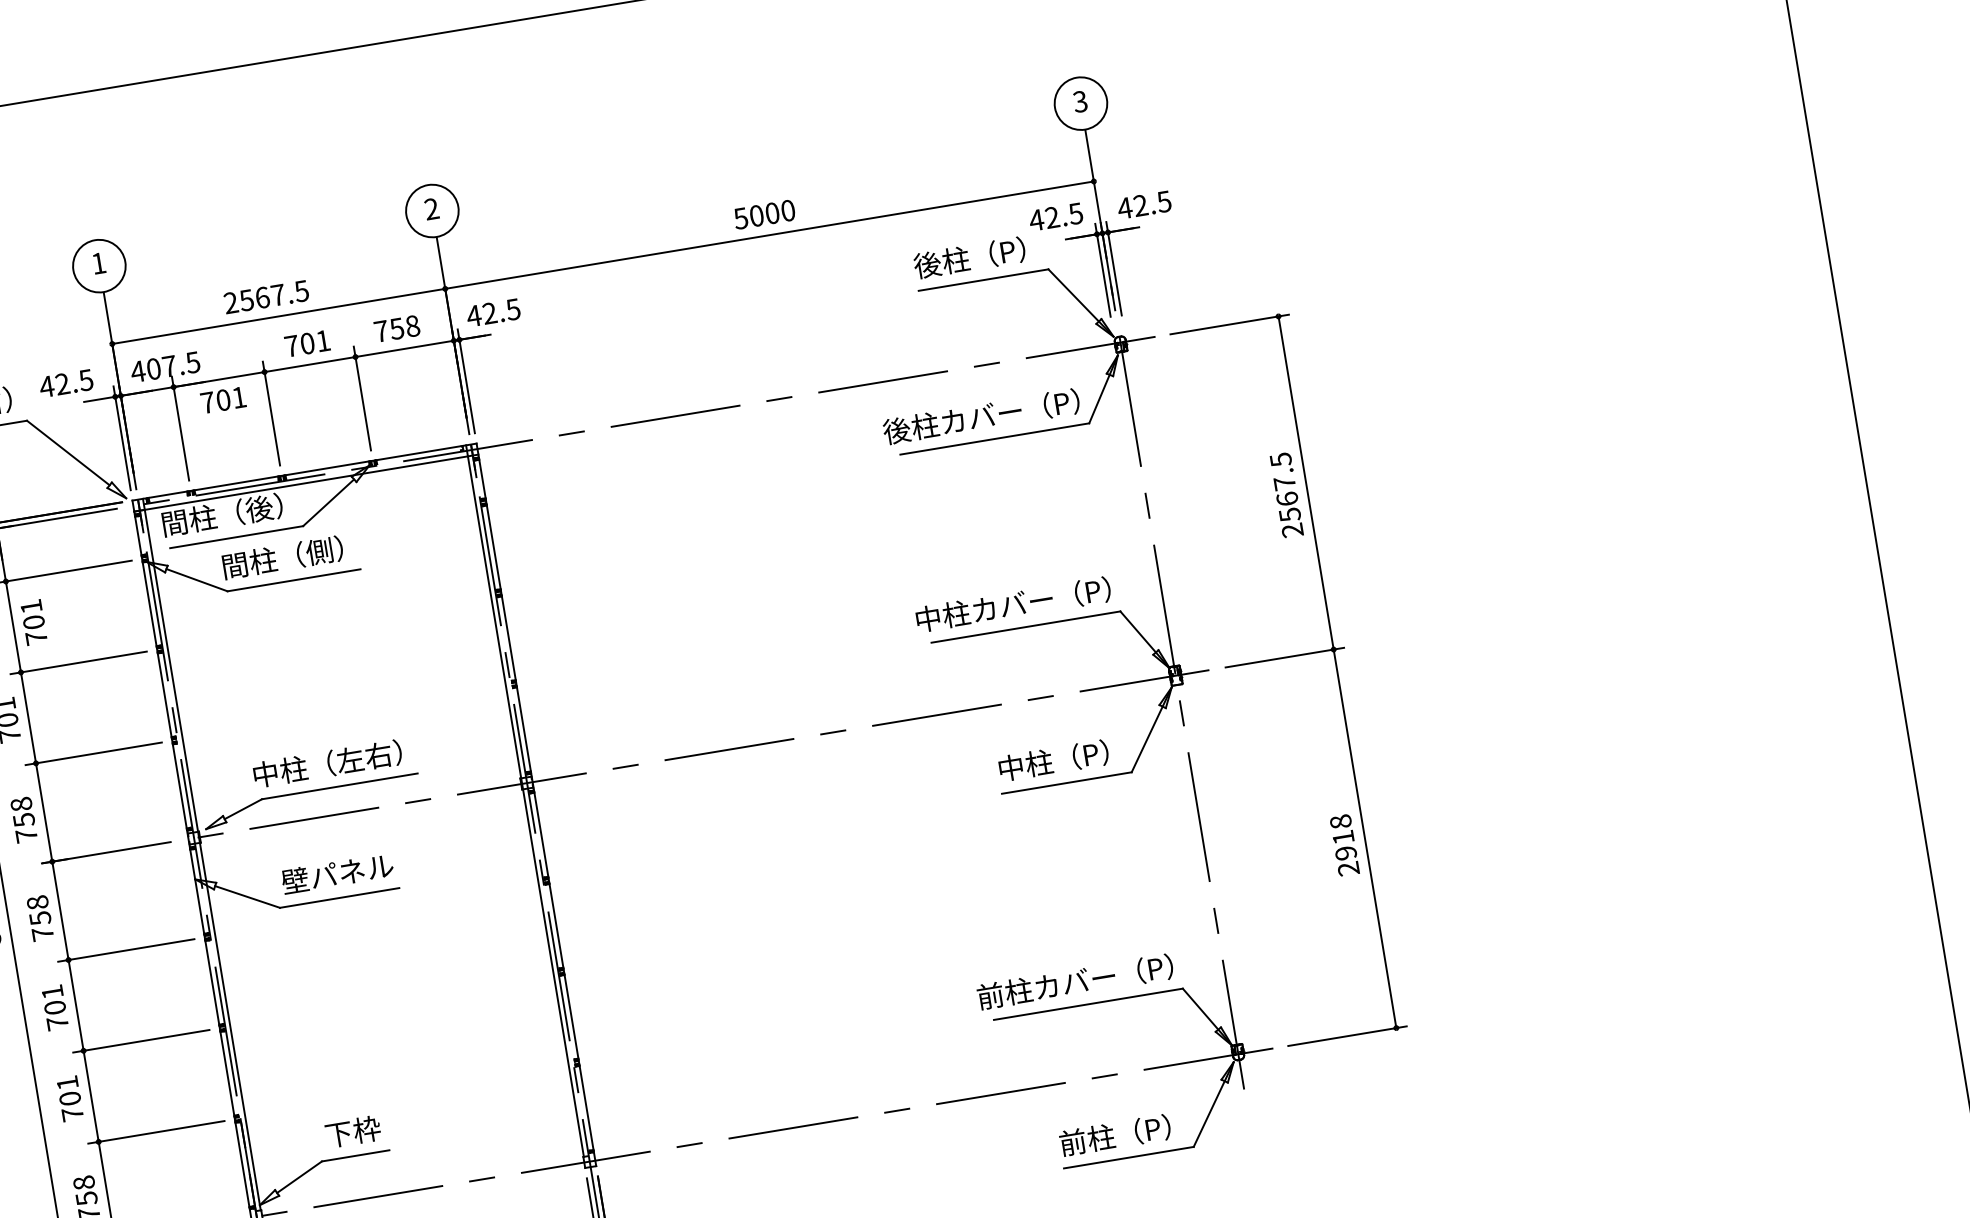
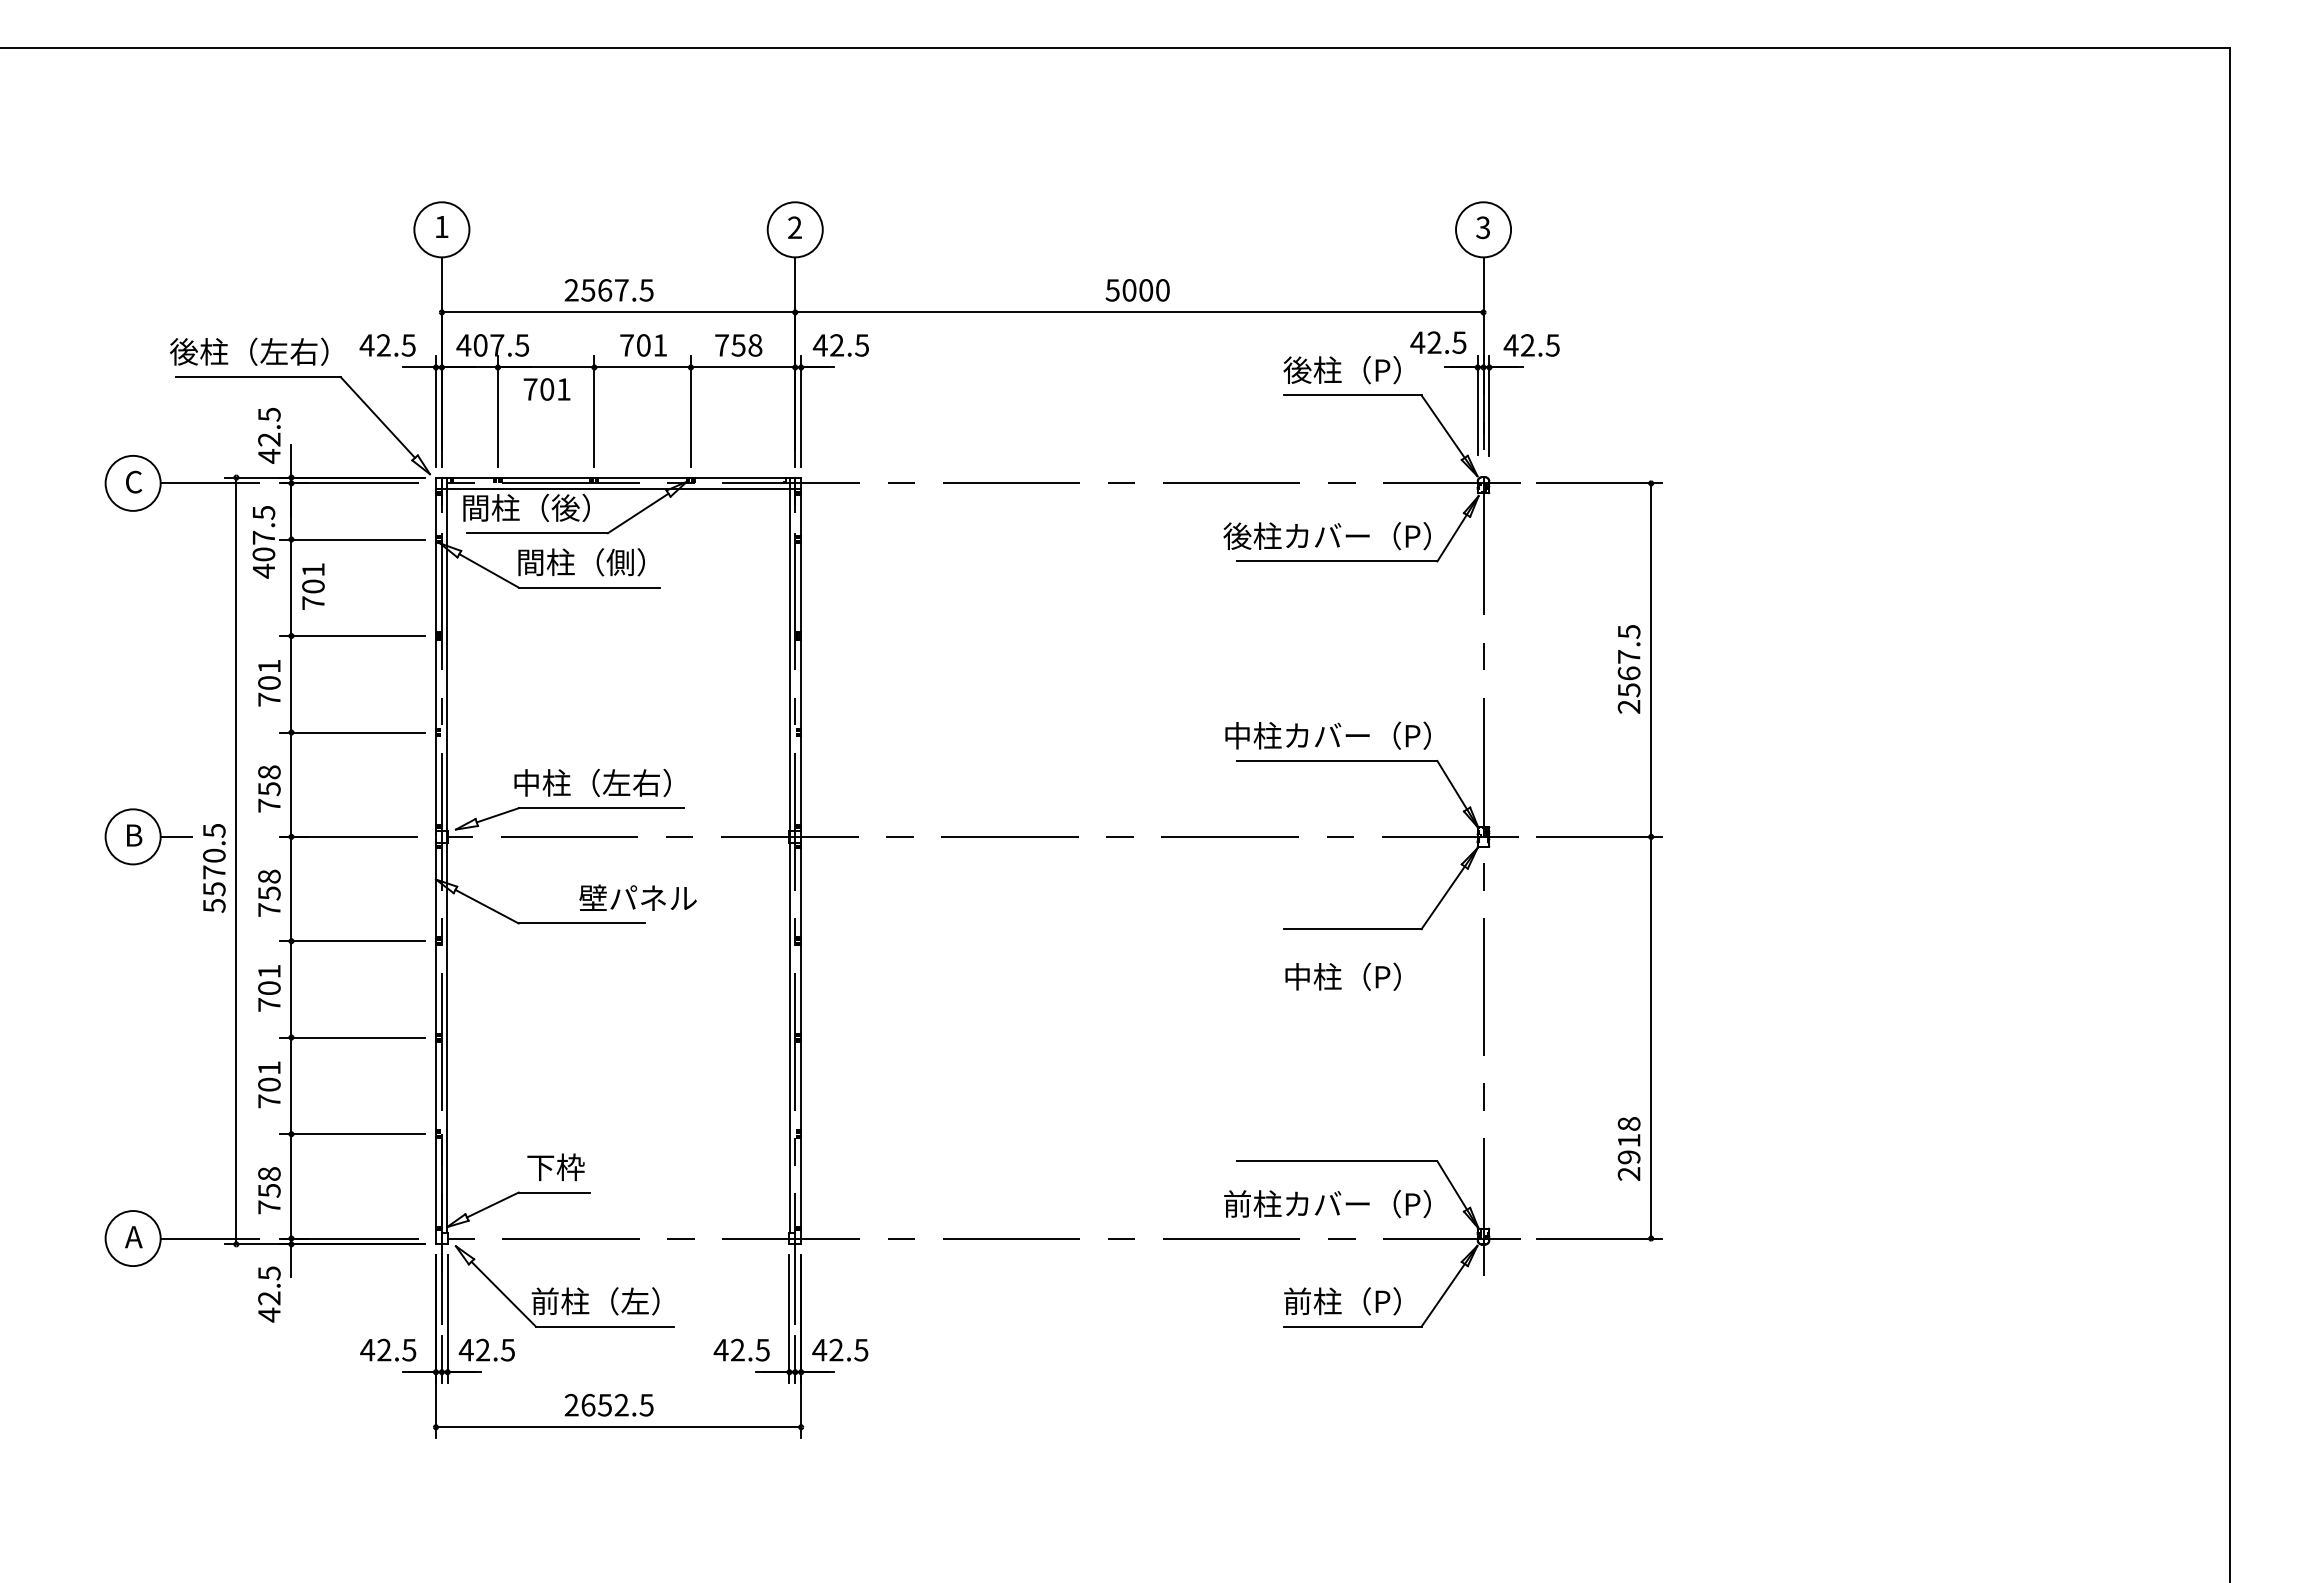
text: (1053, 760) -> (1342, 976), moved
text: (1344, 844) -> (1628, 1148), moved
text: (336, 873) -> (637, 897), moved
text: (1075, 982) -> (1327, 1204), moved

